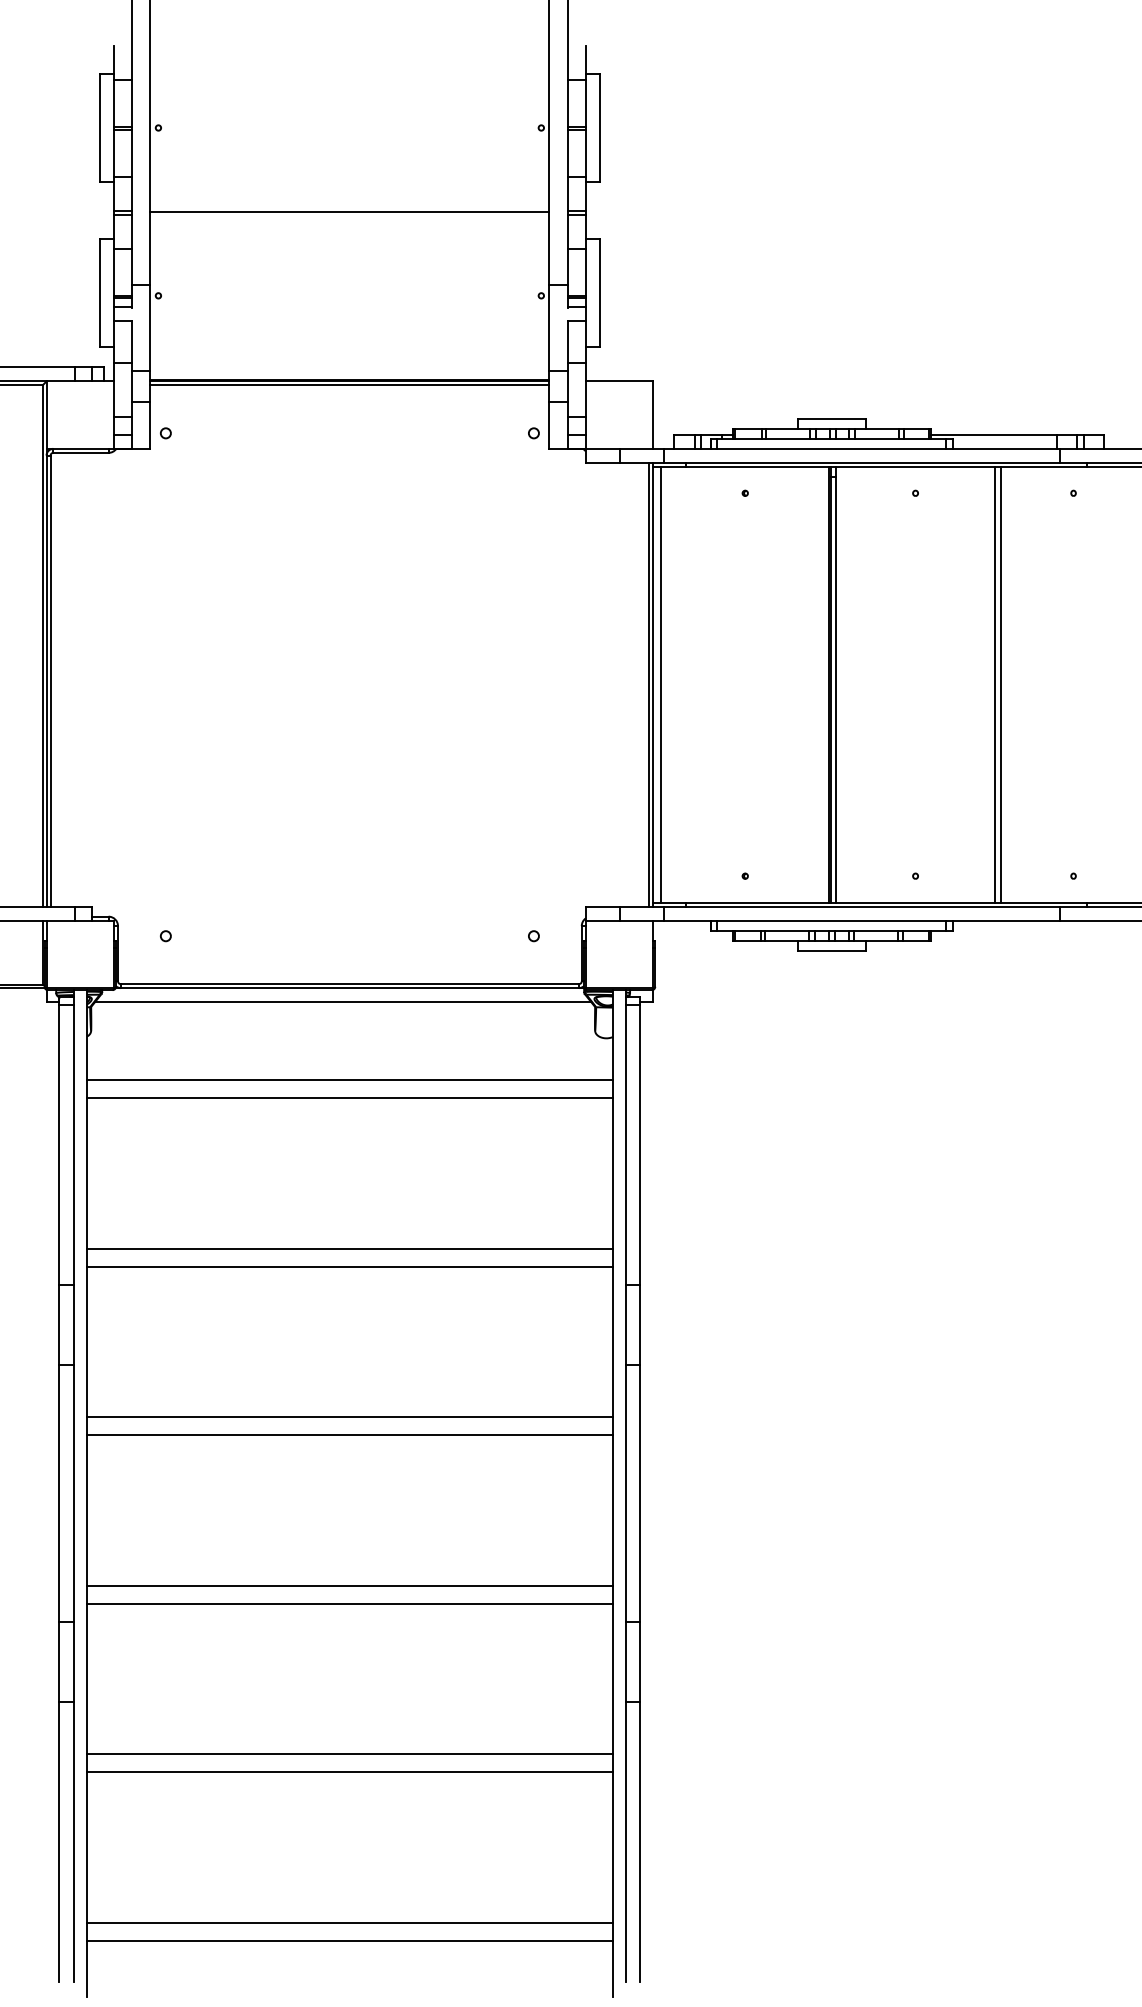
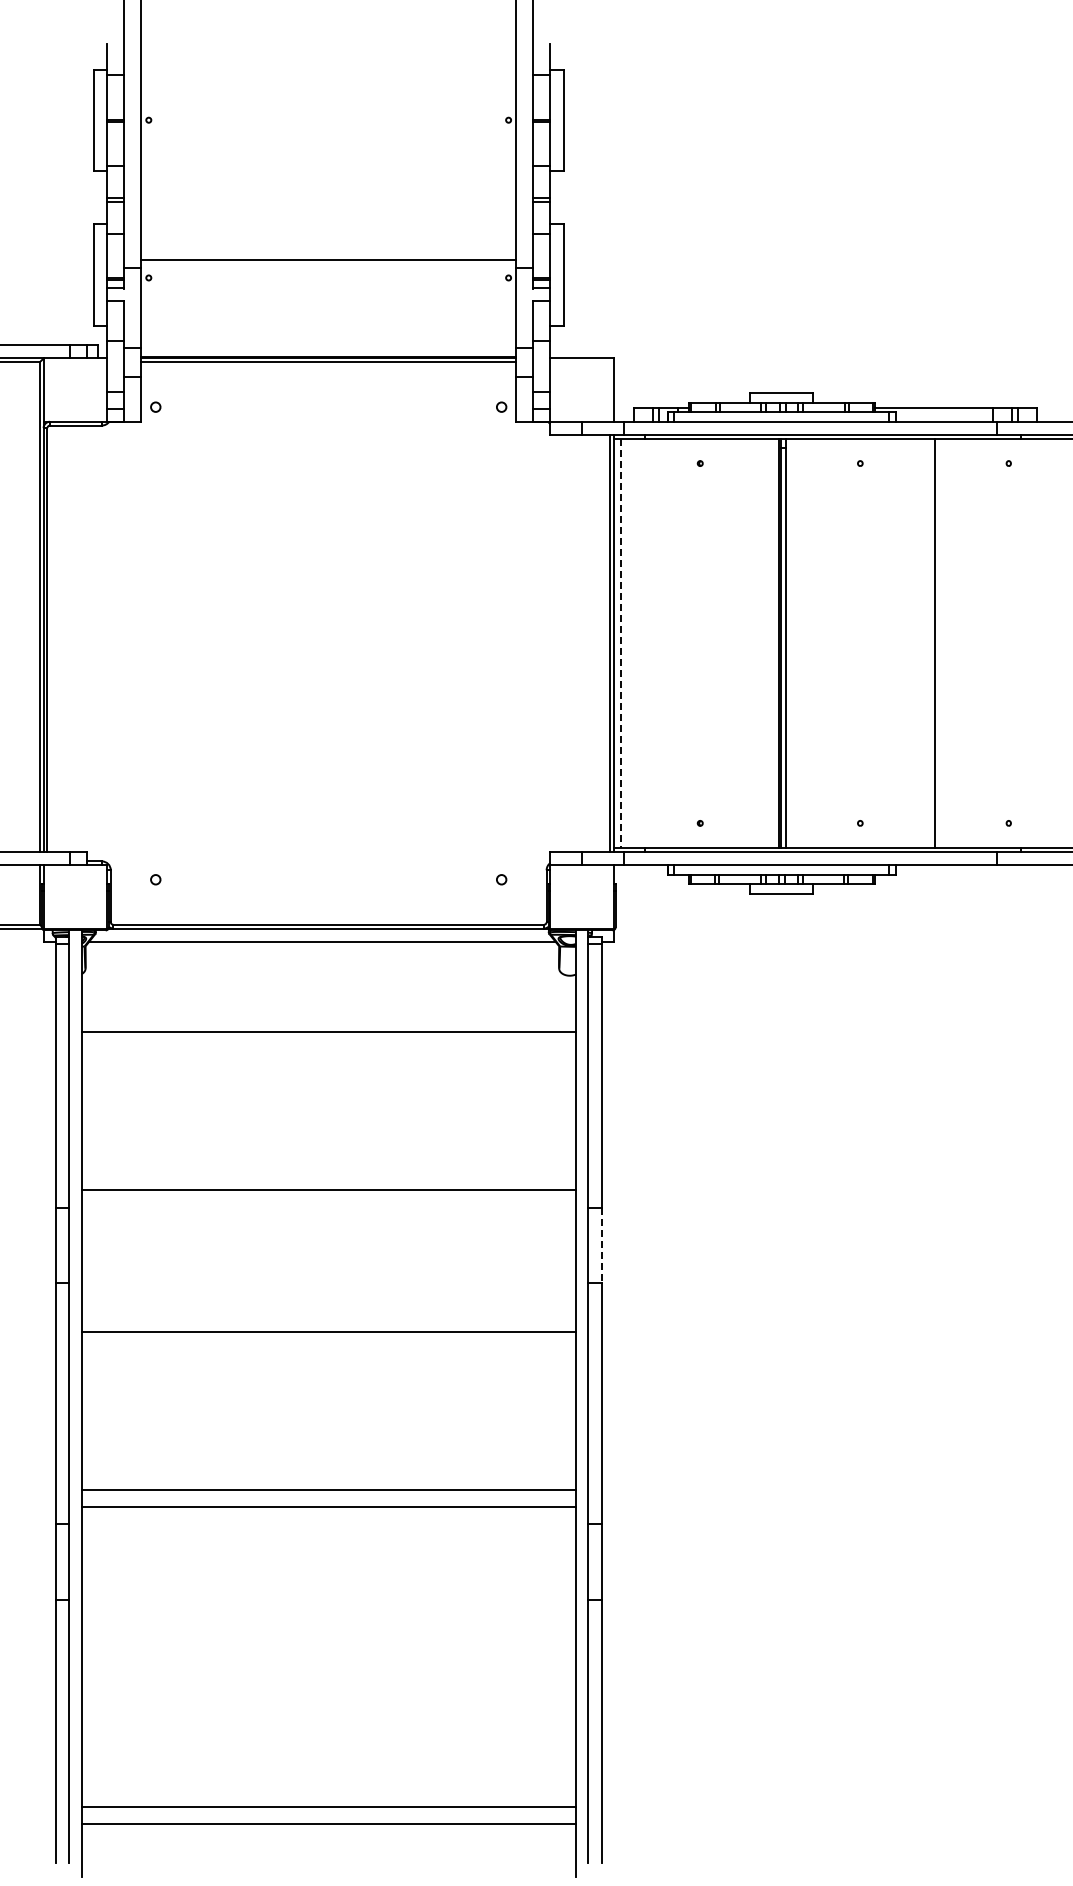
line: (349, 211) -> (328, 259), moved
line: (661, 684) -> (621, 643), solid -> dashed
line: (1000, 684) -> (940, 643), removed
line: (349, 1080) -> (328, 1015), removed
line: (349, 1248) -> (328, 1173), removed
line: (640, 1325) -> (601, 1245), solid -> dashed
line: (349, 1434) -> (328, 1348), removed
line: (349, 1754) -> (328, 1648), removed
line: (349, 1772) -> (328, 1665), removed

